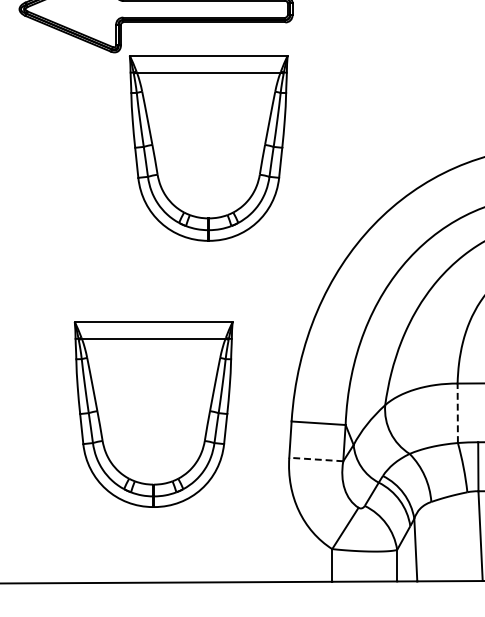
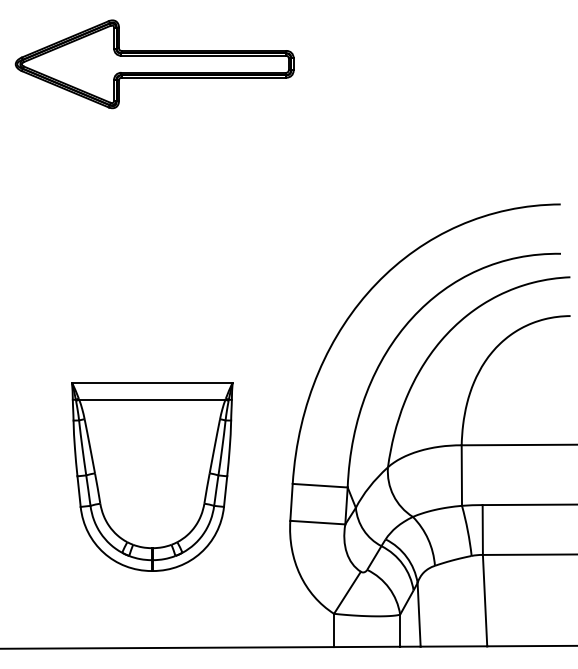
part: (208, 147) -> (208, 205), removed
line: (457, 413) -> (461, 475), dashed -> solid
line: (315, 459) -> (317, 522), dashed -> solid

